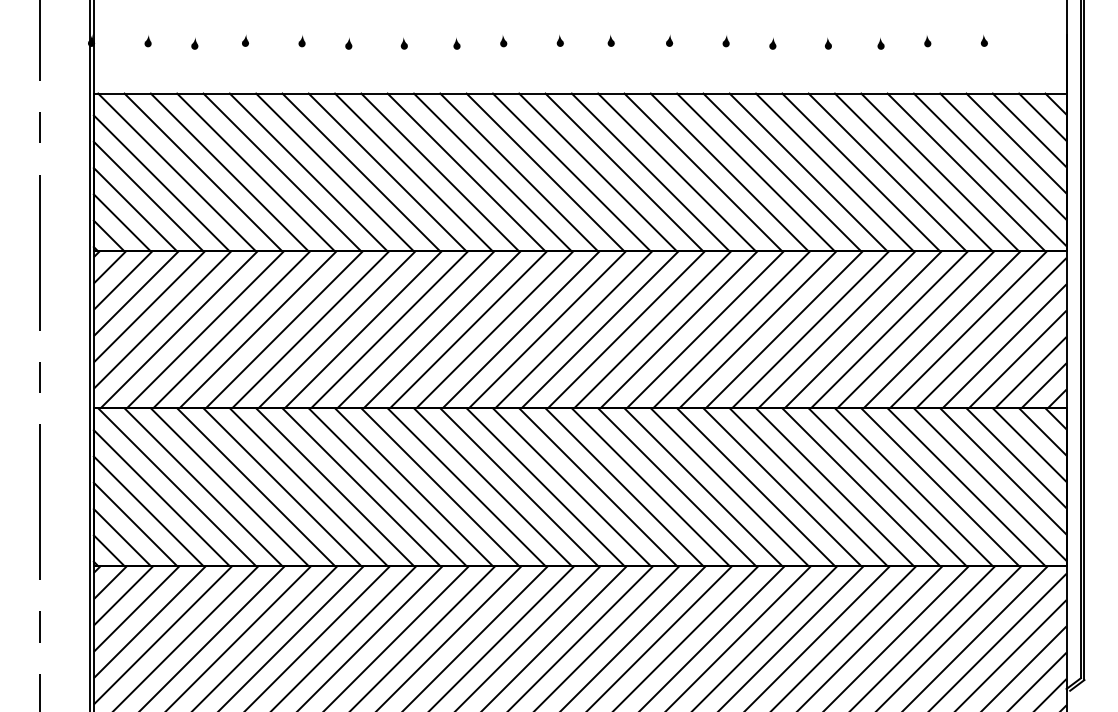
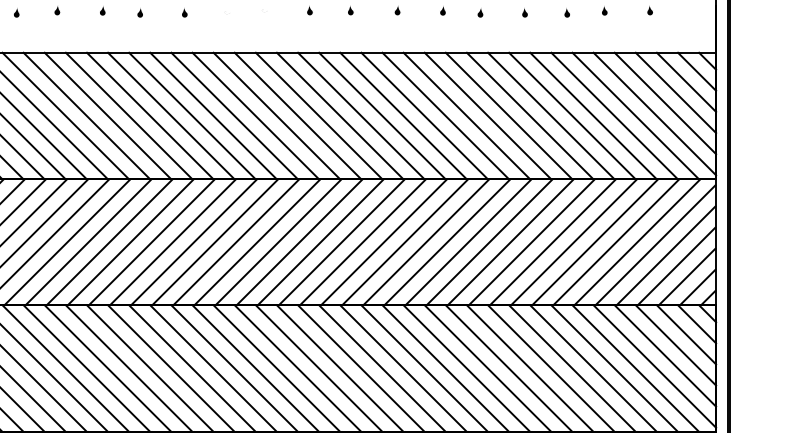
fill: (503, 40) -> (264, 10), removed
fill: (456, 42) -> (226, 11), removed

